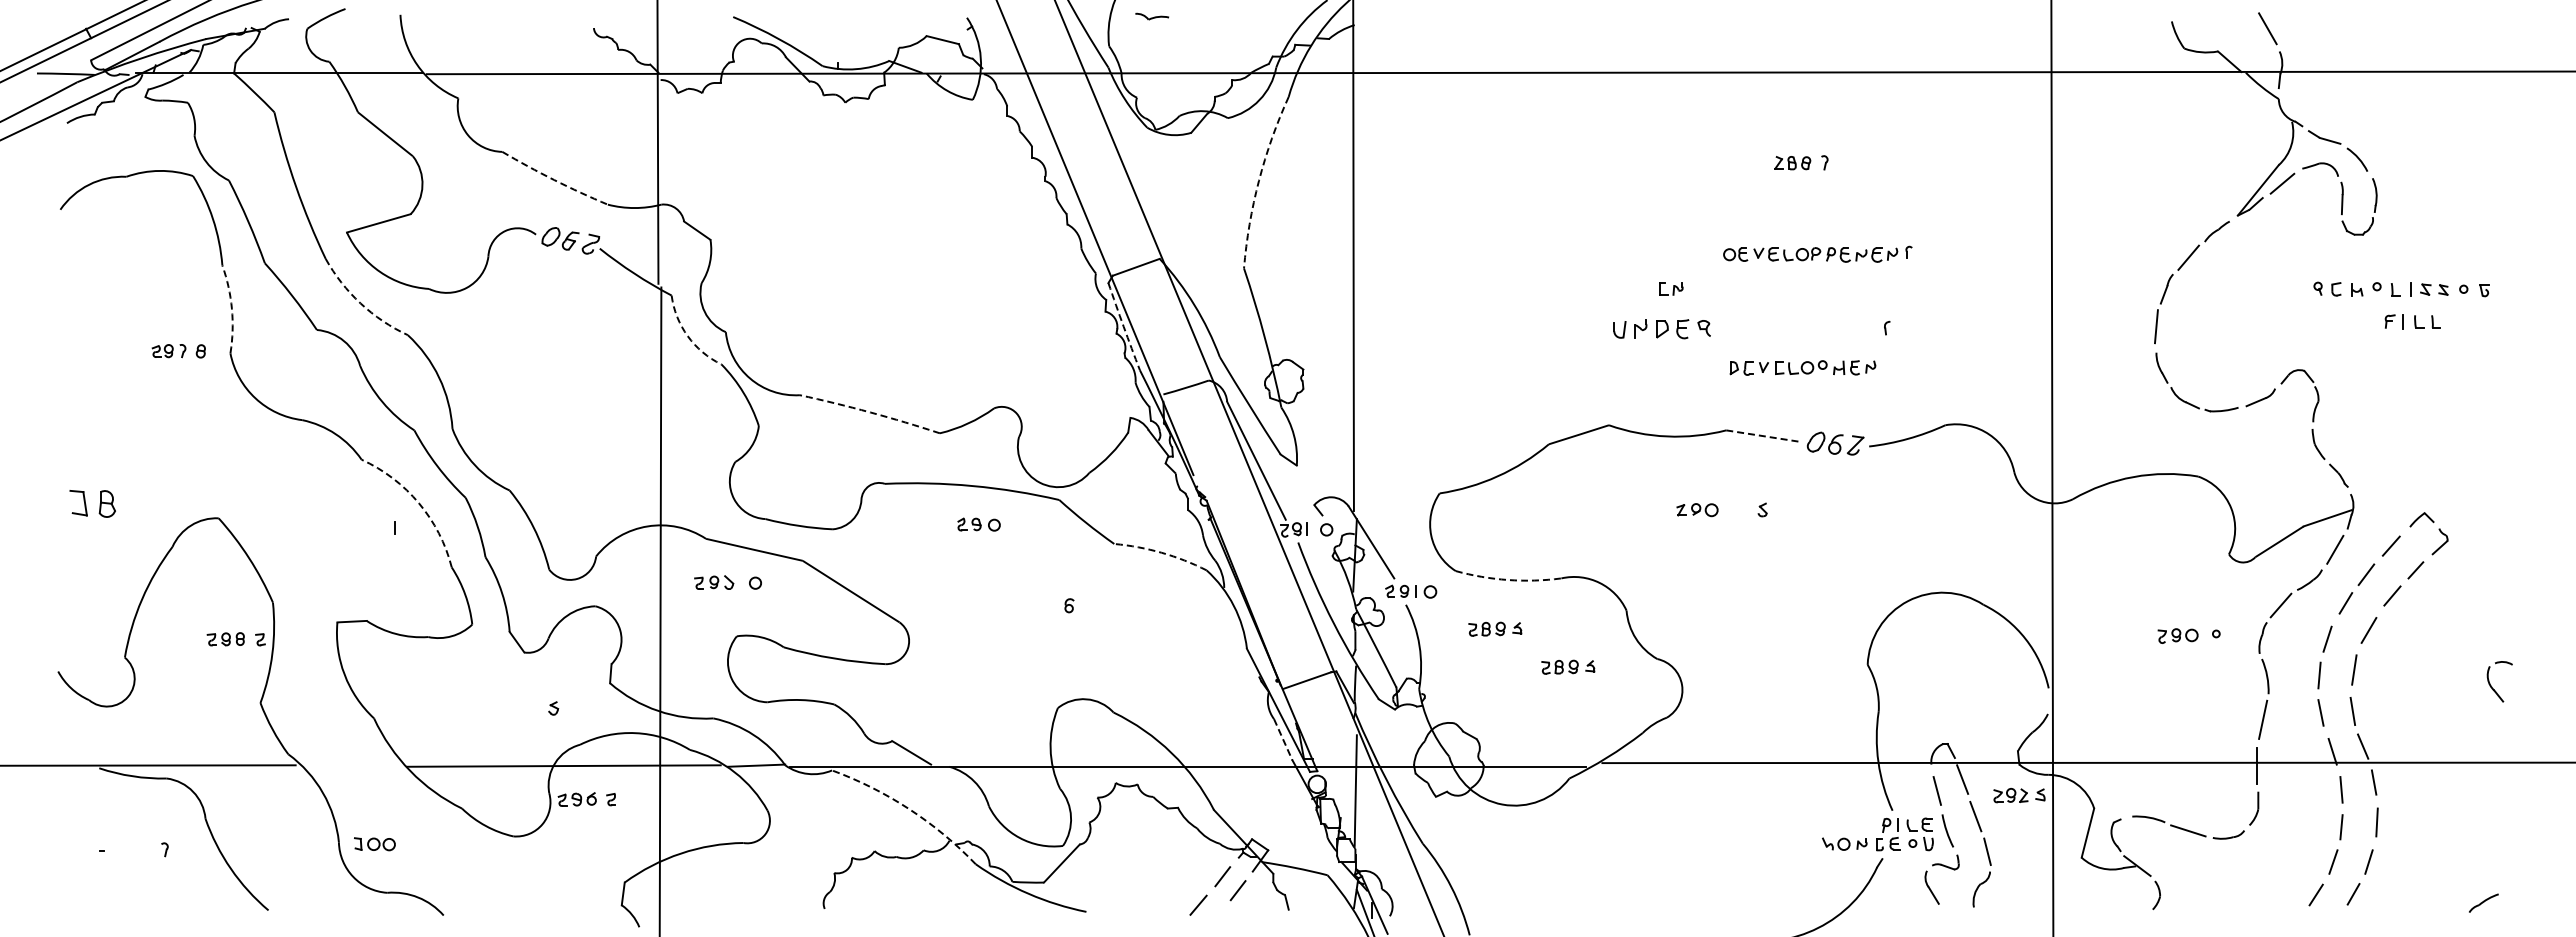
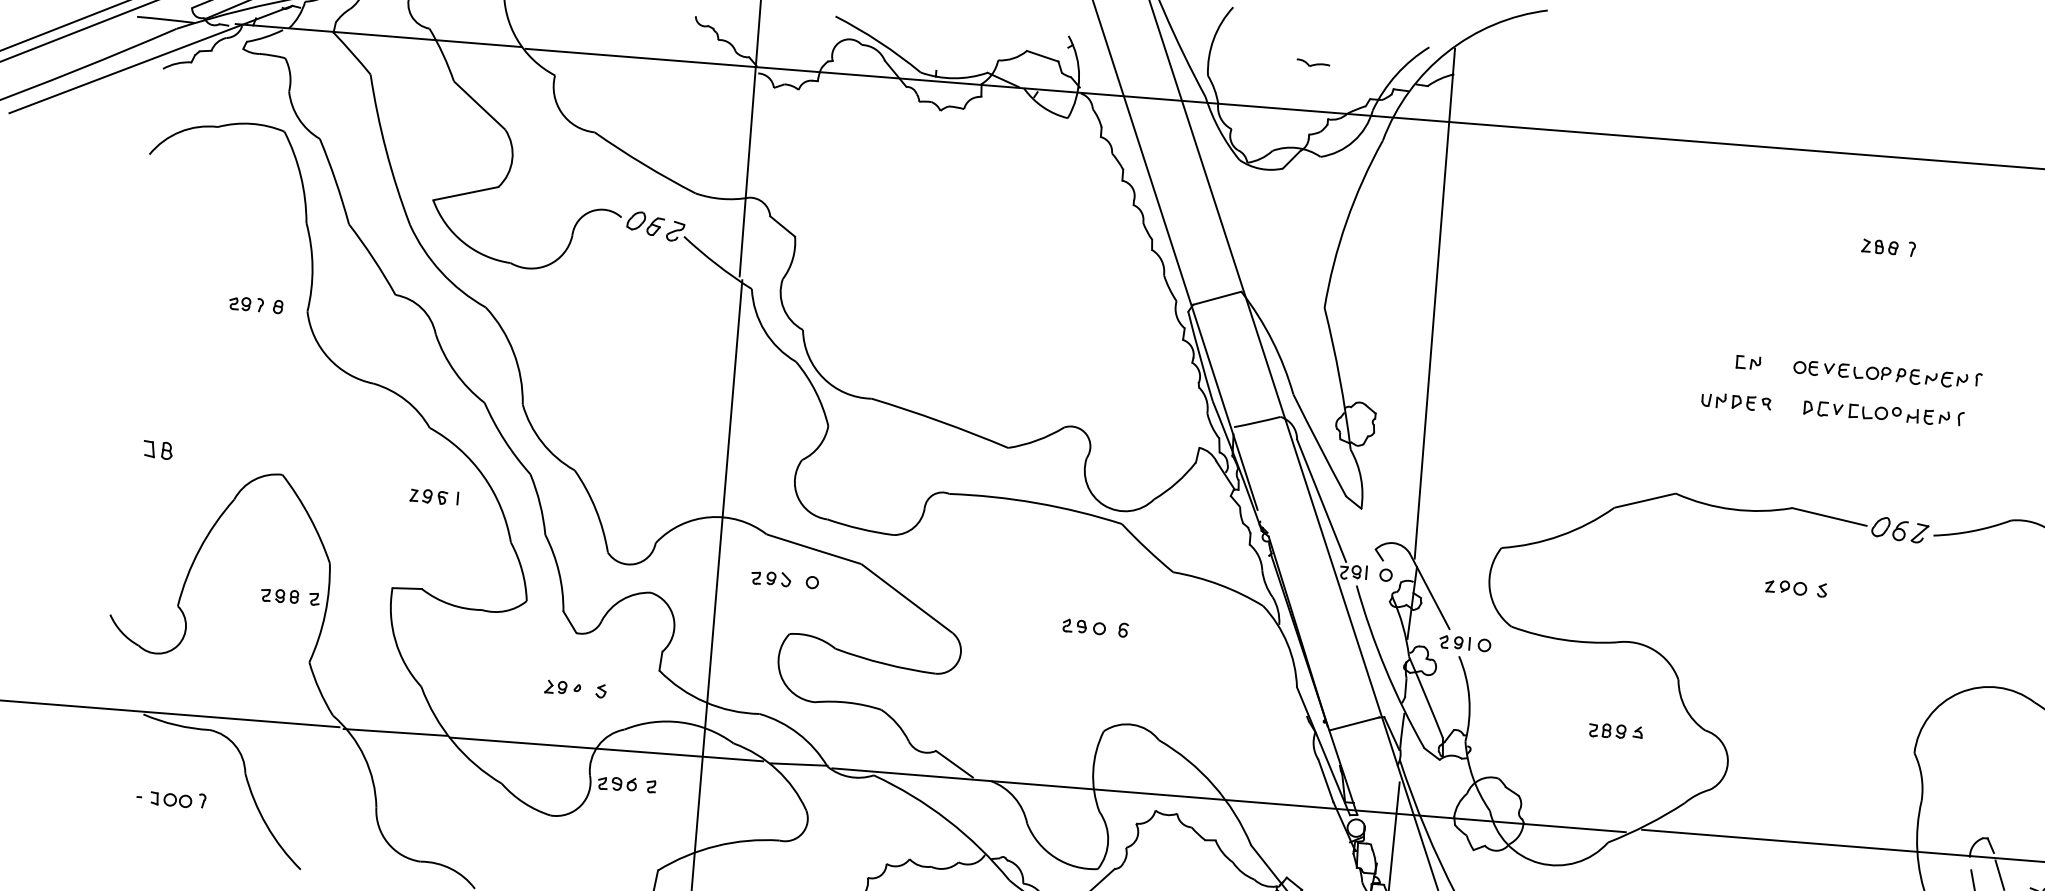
part: (1152, 16) -> (1313, 63), moved
arc: (554, 180) -> (644, 165), dashed -> solid
arc: (1259, 180) -> (1347, 221), dashed -> solid
part: (1817, 253) -> (1887, 373), moved
arc: (360, 303) -> (441, 272), dashed -> solid
arc: (231, 308) -> (312, 266), dashed -> solid
arc: (1123, 326) -> (1199, 356), dashed -> solid
part: (1662, 329) -> (1736, 402), size x0.71
arc: (687, 336) -> (764, 331), dashed -> solid
part: (1802, 367) -> (1876, 412), moved
arc: (870, 412) -> (940, 421), dashed -> solid
line: (1764, 436) -> (1829, 517), dashed -> solid
part: (92, 503) -> (157, 449), size x0.62
arc: (418, 503) -> (482, 476), dashed -> solid
part: (1697, 510) -> (1786, 587), moved
part: (978, 524) -> (1083, 626), moved
part: (366, 528) -> (429, 496), added
arc: (1161, 552) -> (1219, 584), dashed -> solid
arc: (1508, 580) -> (1563, 640), dashed -> solid
part: (1495, 628) -> (1546, 687), removed
part: (515, 707) -> (563, 687), added
line: (1283, 740) -> (1326, 781), dashed -> solid
line: (351, 765) -> (395, 731), added
arc: (909, 809) -> (947, 820), dashed -> solid
part: (374, 844) -> (170, 800), moved

